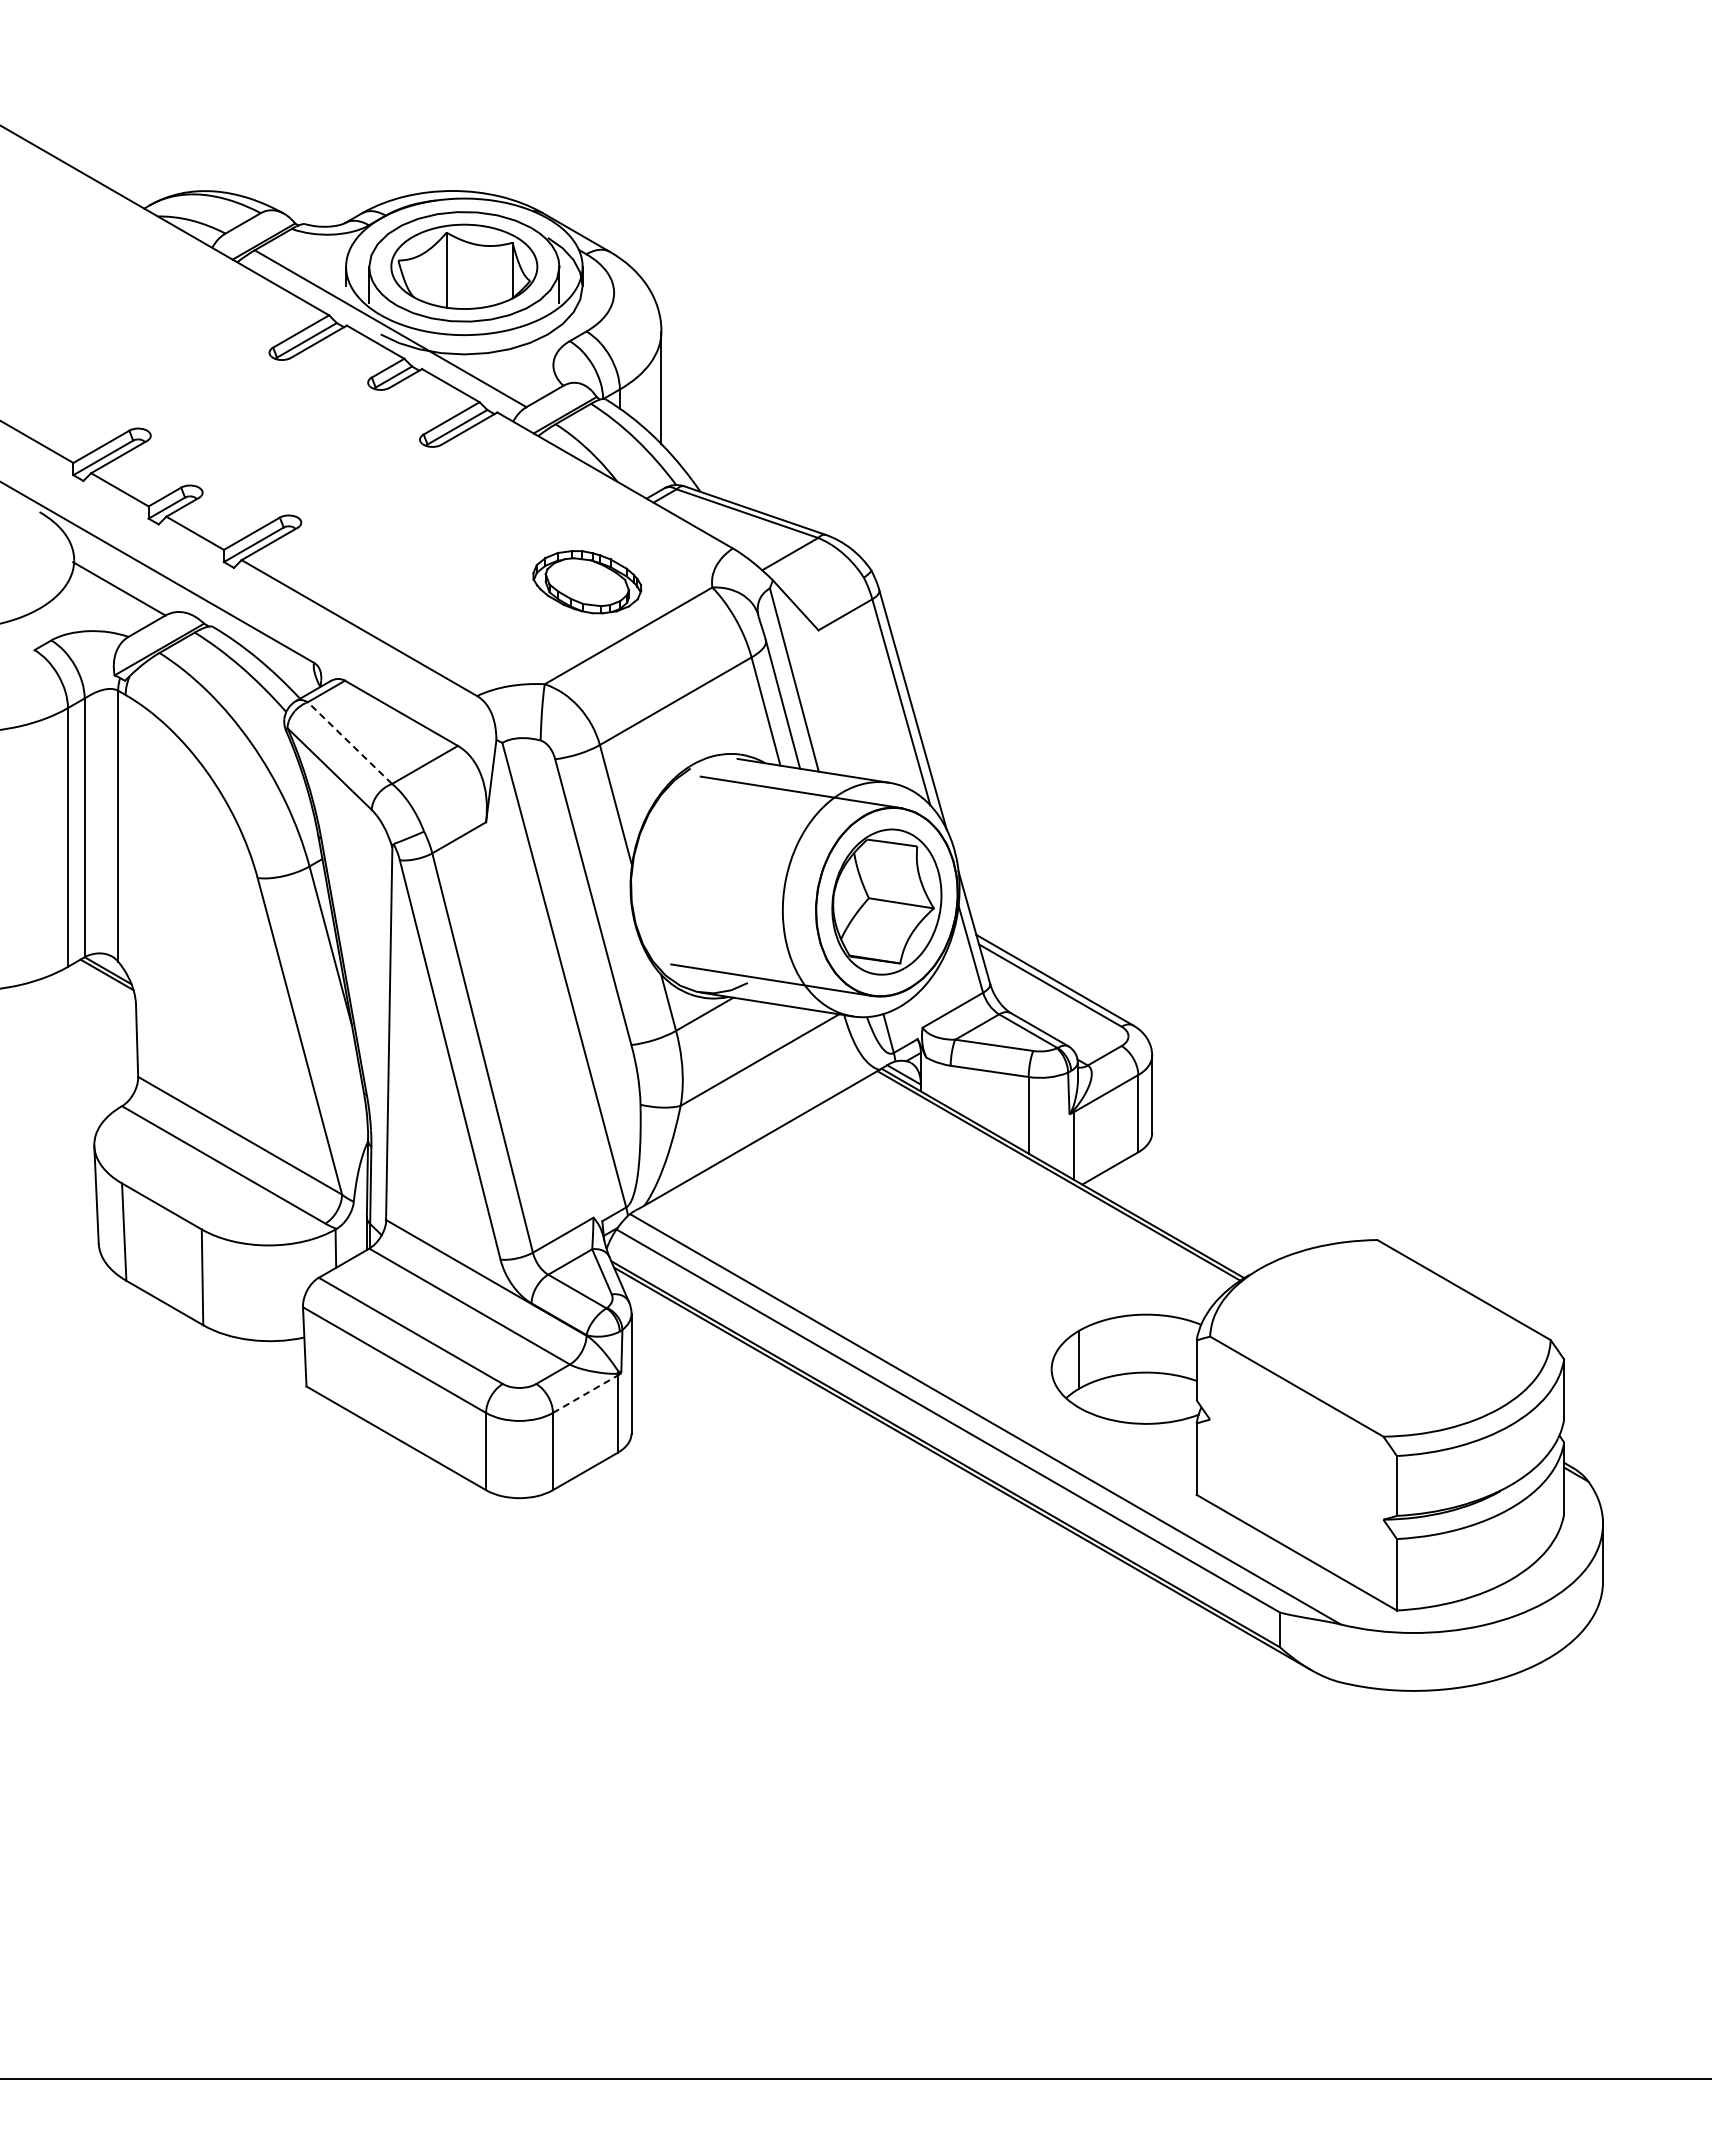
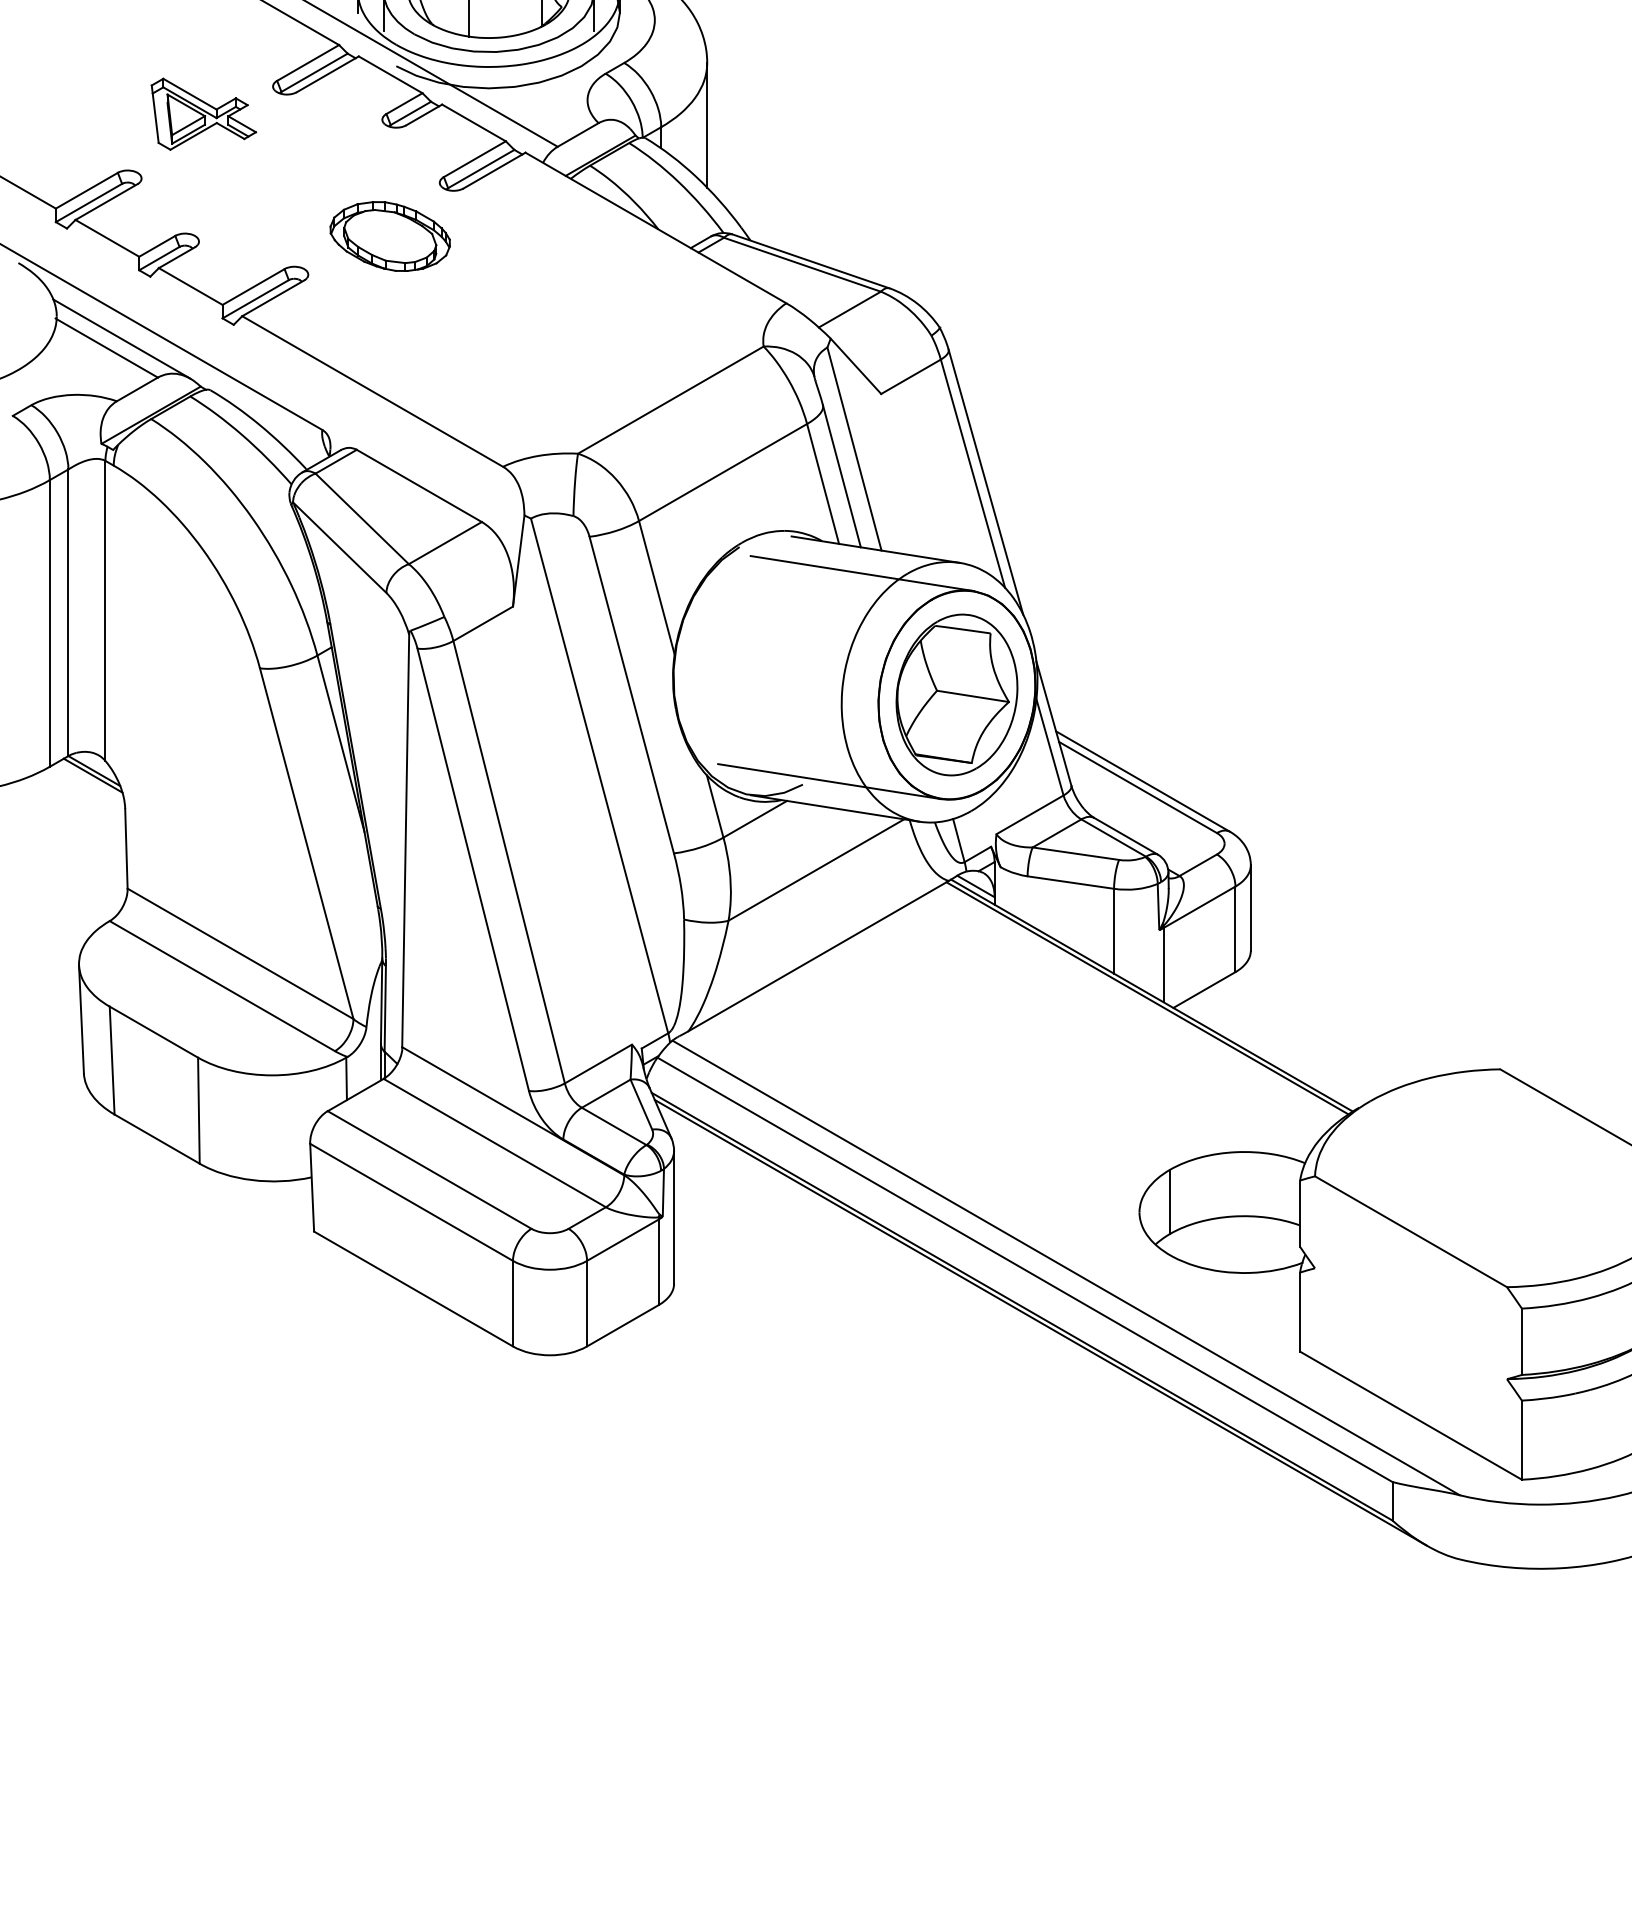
part: (206, 377) -> (203, 113), added
line: (132, 580) -> (121, 338), added
part: (587, 582) -> (390, 236), moved
line: (349, 743) -> (361, 519), dashed -> solid
line: (585, 1394) -> (623, 1240), dashed -> solid

